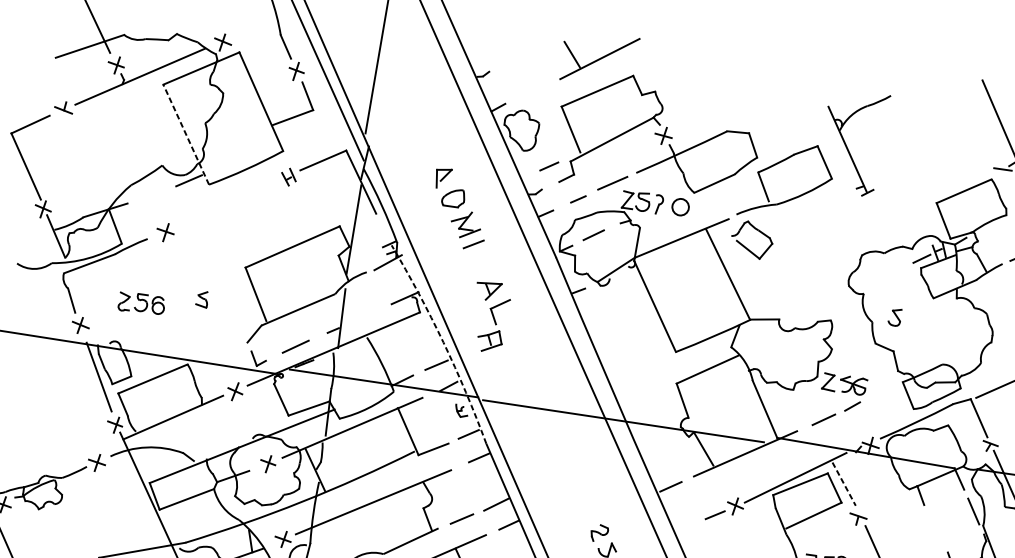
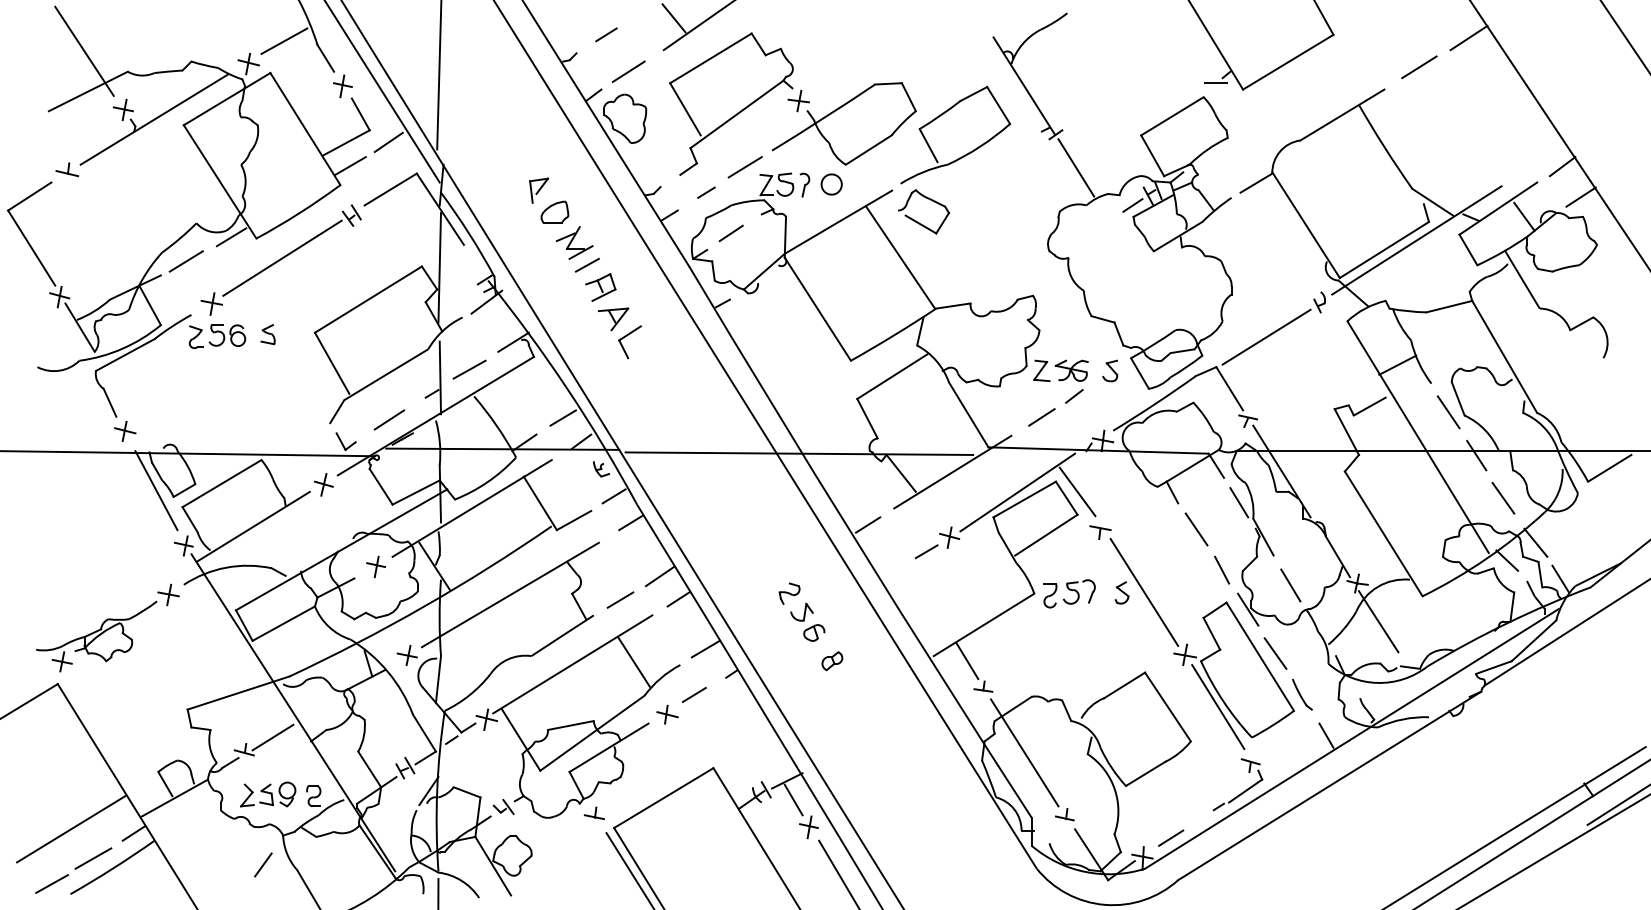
line: (254, 27) -> (284, 40), added
line: (529, 92) -> (628, 71), added
line: (327, 121) -> (388, 141), added
line: (185, 134) -> (219, 181), dashed -> solid
line: (293, 136) -> (350, 165), added
line: (549, 166) -> (606, 34), moved
line: (149, 195) -> (185, 261), added
line: (227, 203) -> (282, 257), added
line: (880, 221) -> (1076, 167), added
part: (201, 299) -> (267, 334), moved
part: (141, 303) -> (217, 336), moved
line: (366, 315) -> (469, 369), added
part: (895, 316) -> (1110, 370), moved
part: (489, 340) -> (600, 287), moved
arc: (443, 342) -> (567, 389), dashed -> solid
line: (844, 484) -> (1077, 492), dashed -> solid
line: (936, 528) -> (1196, 529), added

